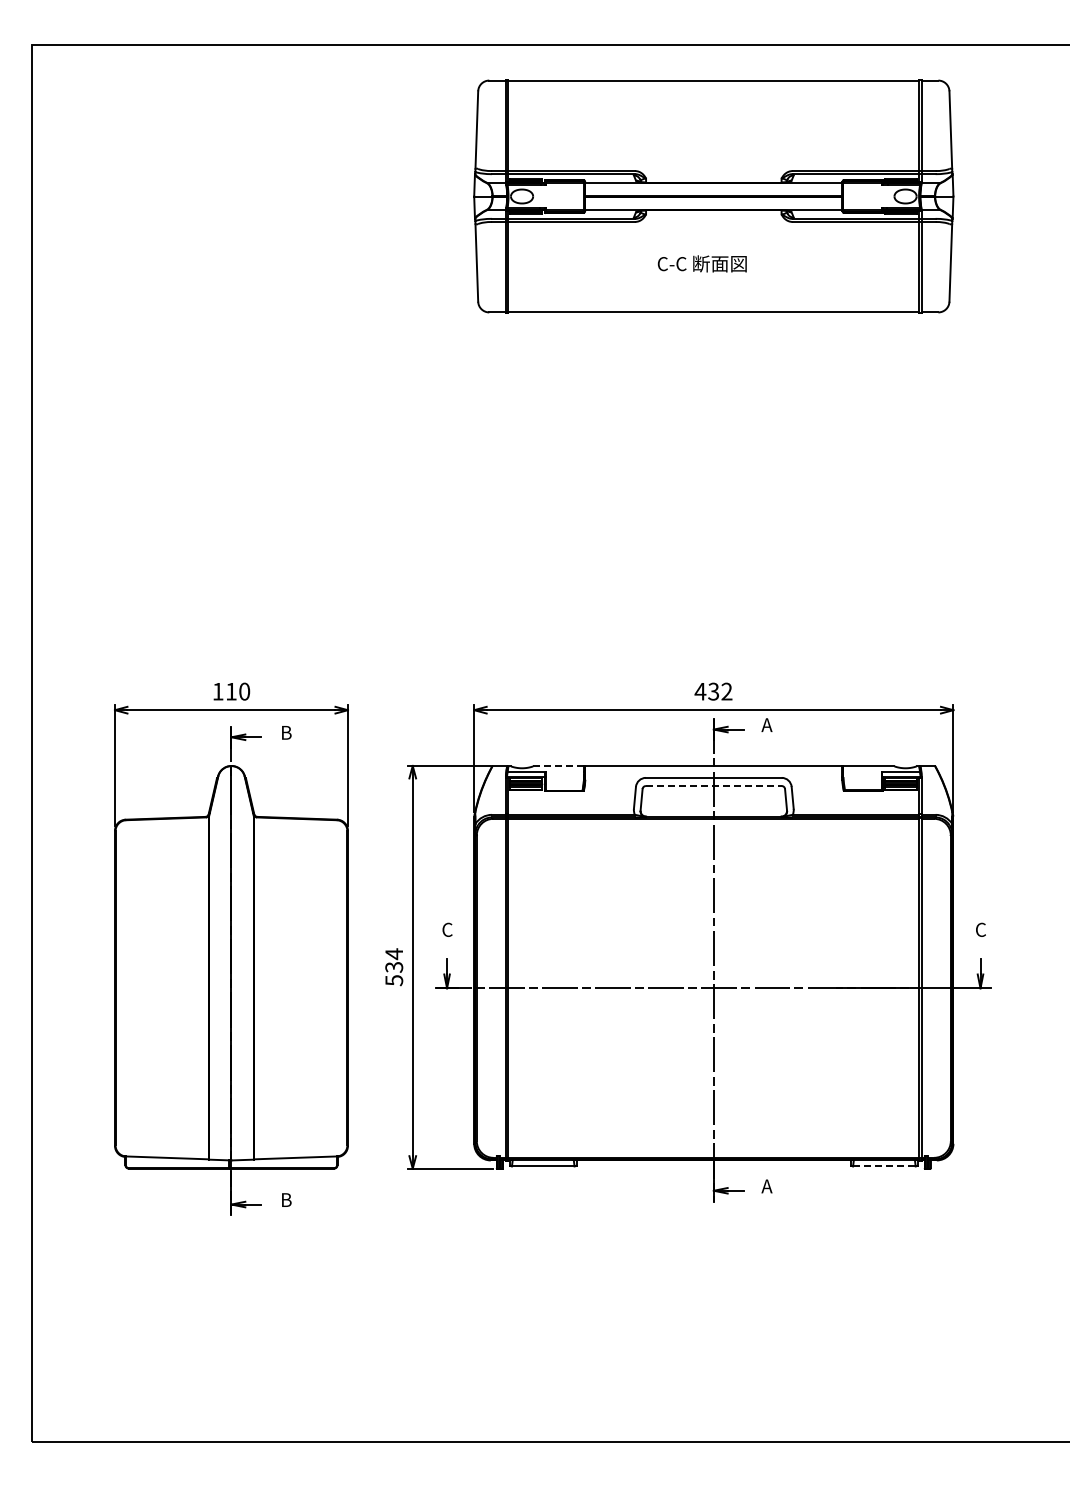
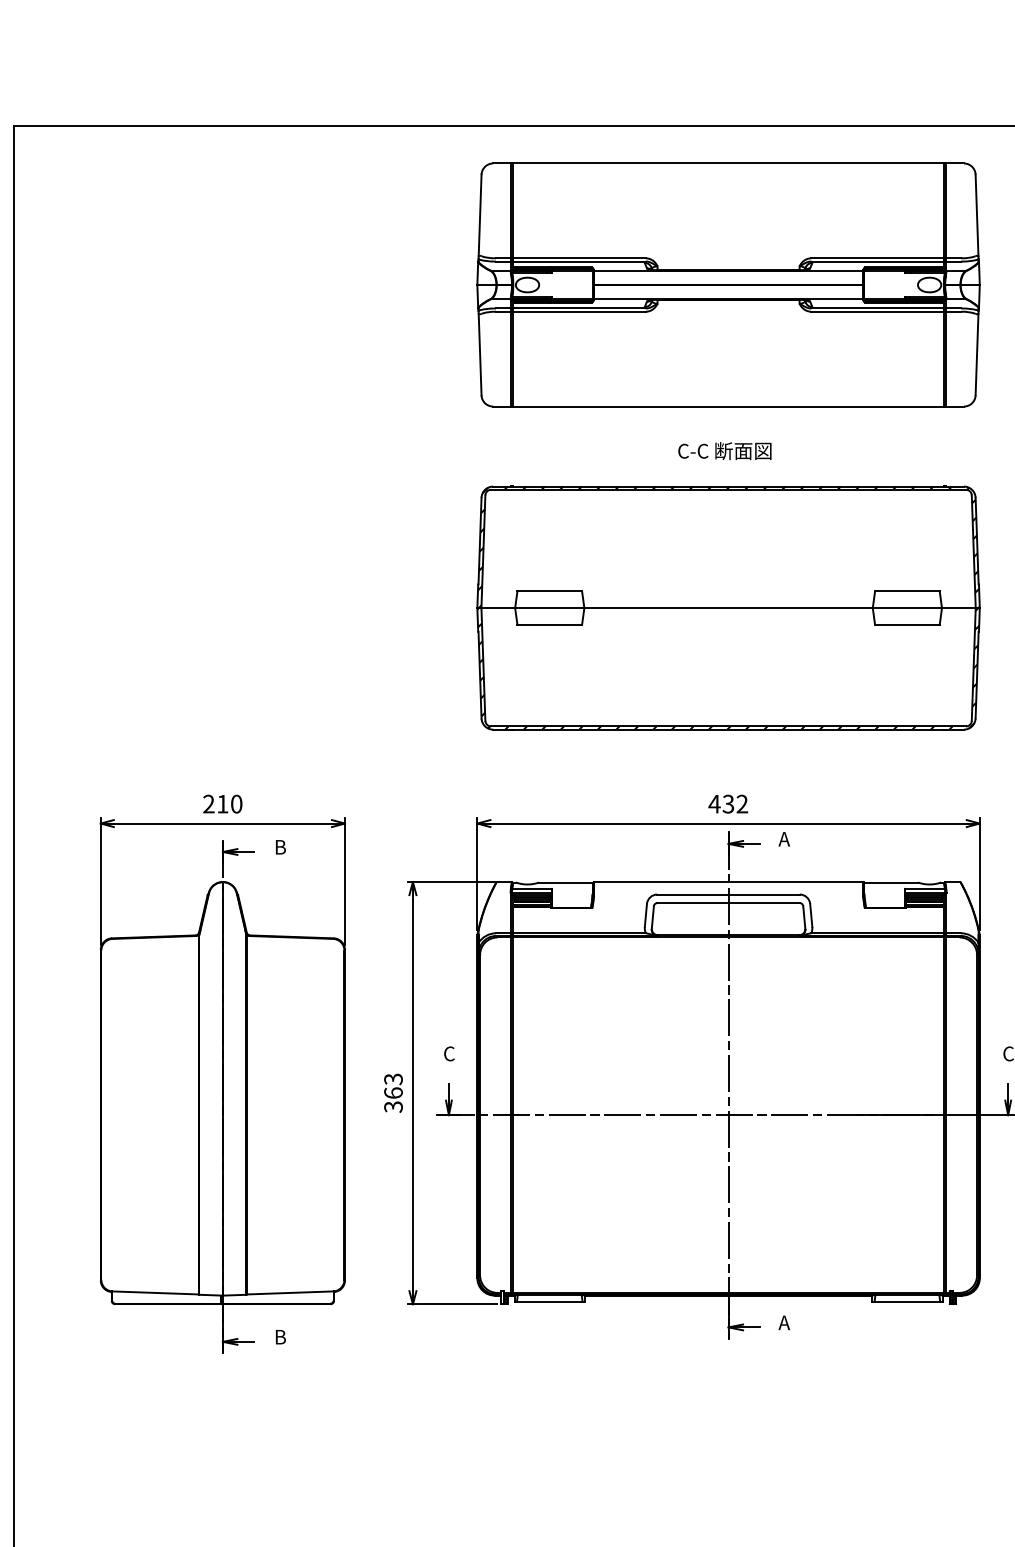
text: (701, 263) -> (724, 450), moved
part: (713, 504) -> (728, 607), added
text: (217, 691) -> (208, 803), 110 -> 210
line: (558, 766) -> (565, 882), dashed -> solid
line: (713, 786) -> (728, 903), dashed -> solid
text: (394, 966) -> (393, 1092), 534 -> 363
line: (884, 1166) -> (907, 1301), dashed -> solid

